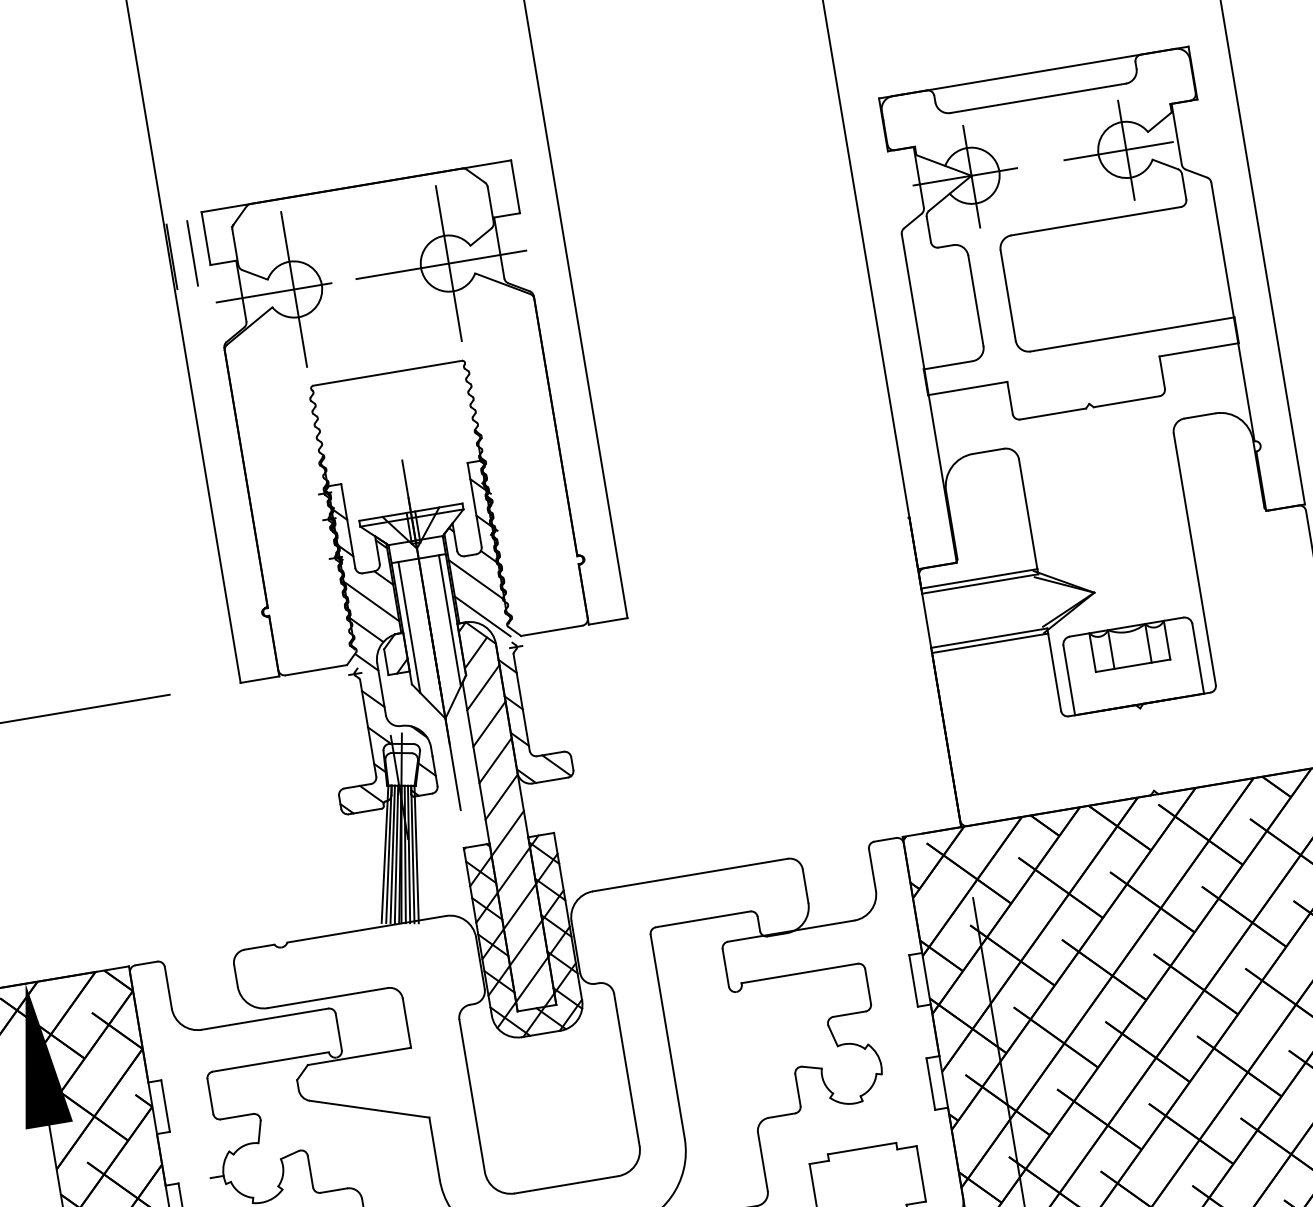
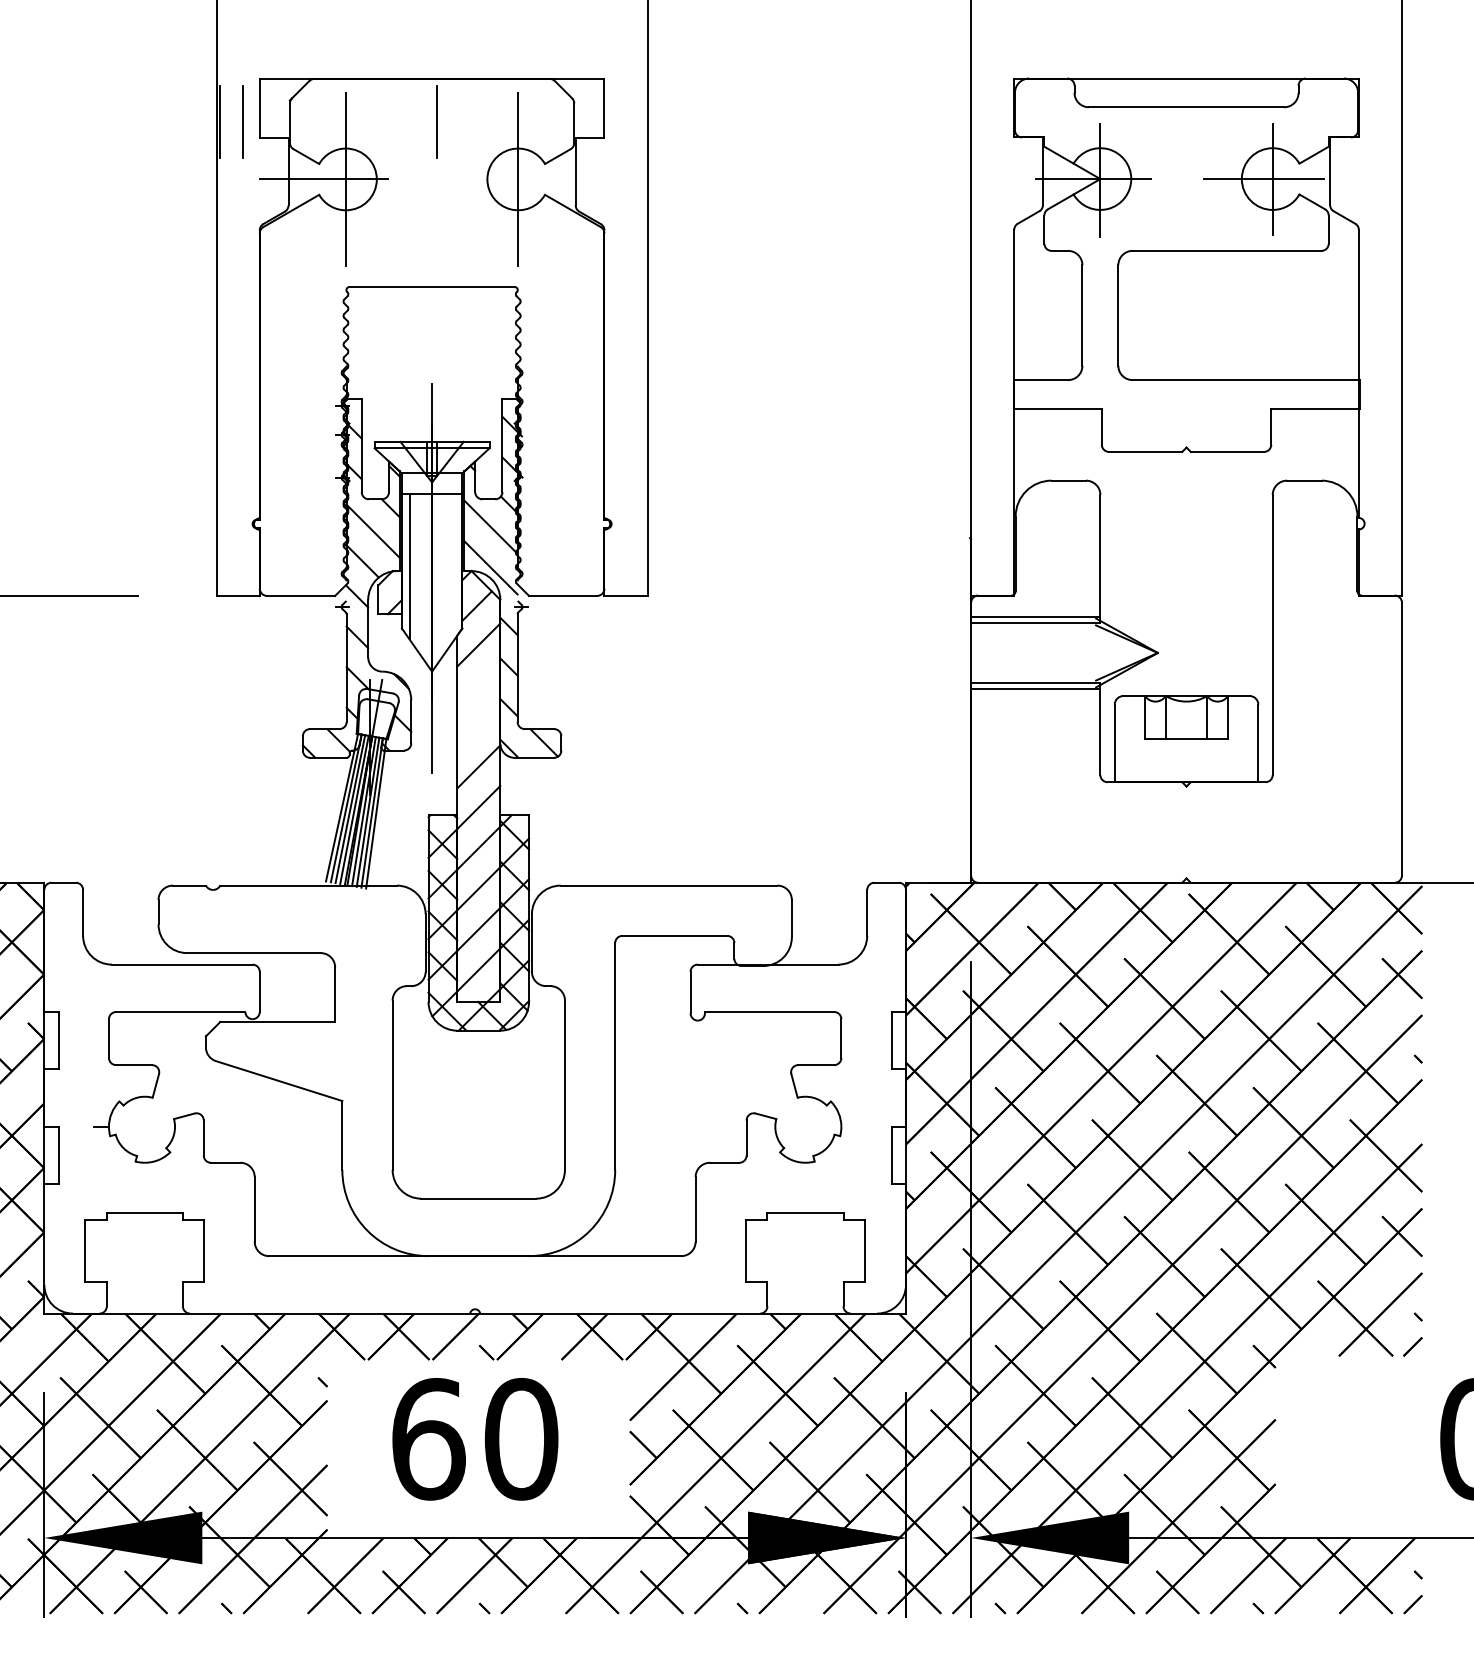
line: (366, 223) -> (436, 121), added
line: (440, 264) -> (509, 179), removed
line: (449, 620) -> (454, 566), removed
line: (489, 724) -> (478, 685), removed
line: (495, 759) -> (478, 725), removed

